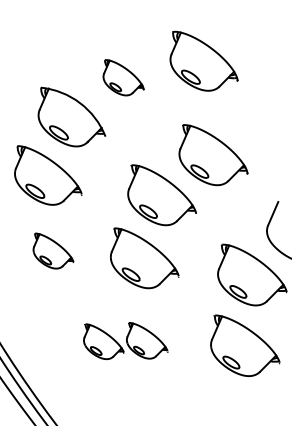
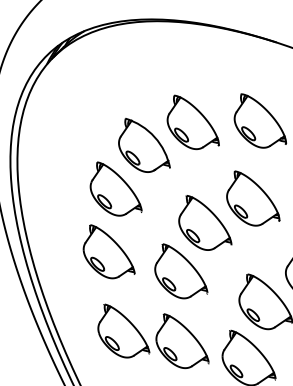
part: (121, 76) -> (192, 122), size x1.67
part: (51, 249) -> (108, 251), size x1.67
part: (124, 340) -> (153, 336), size x1.67

